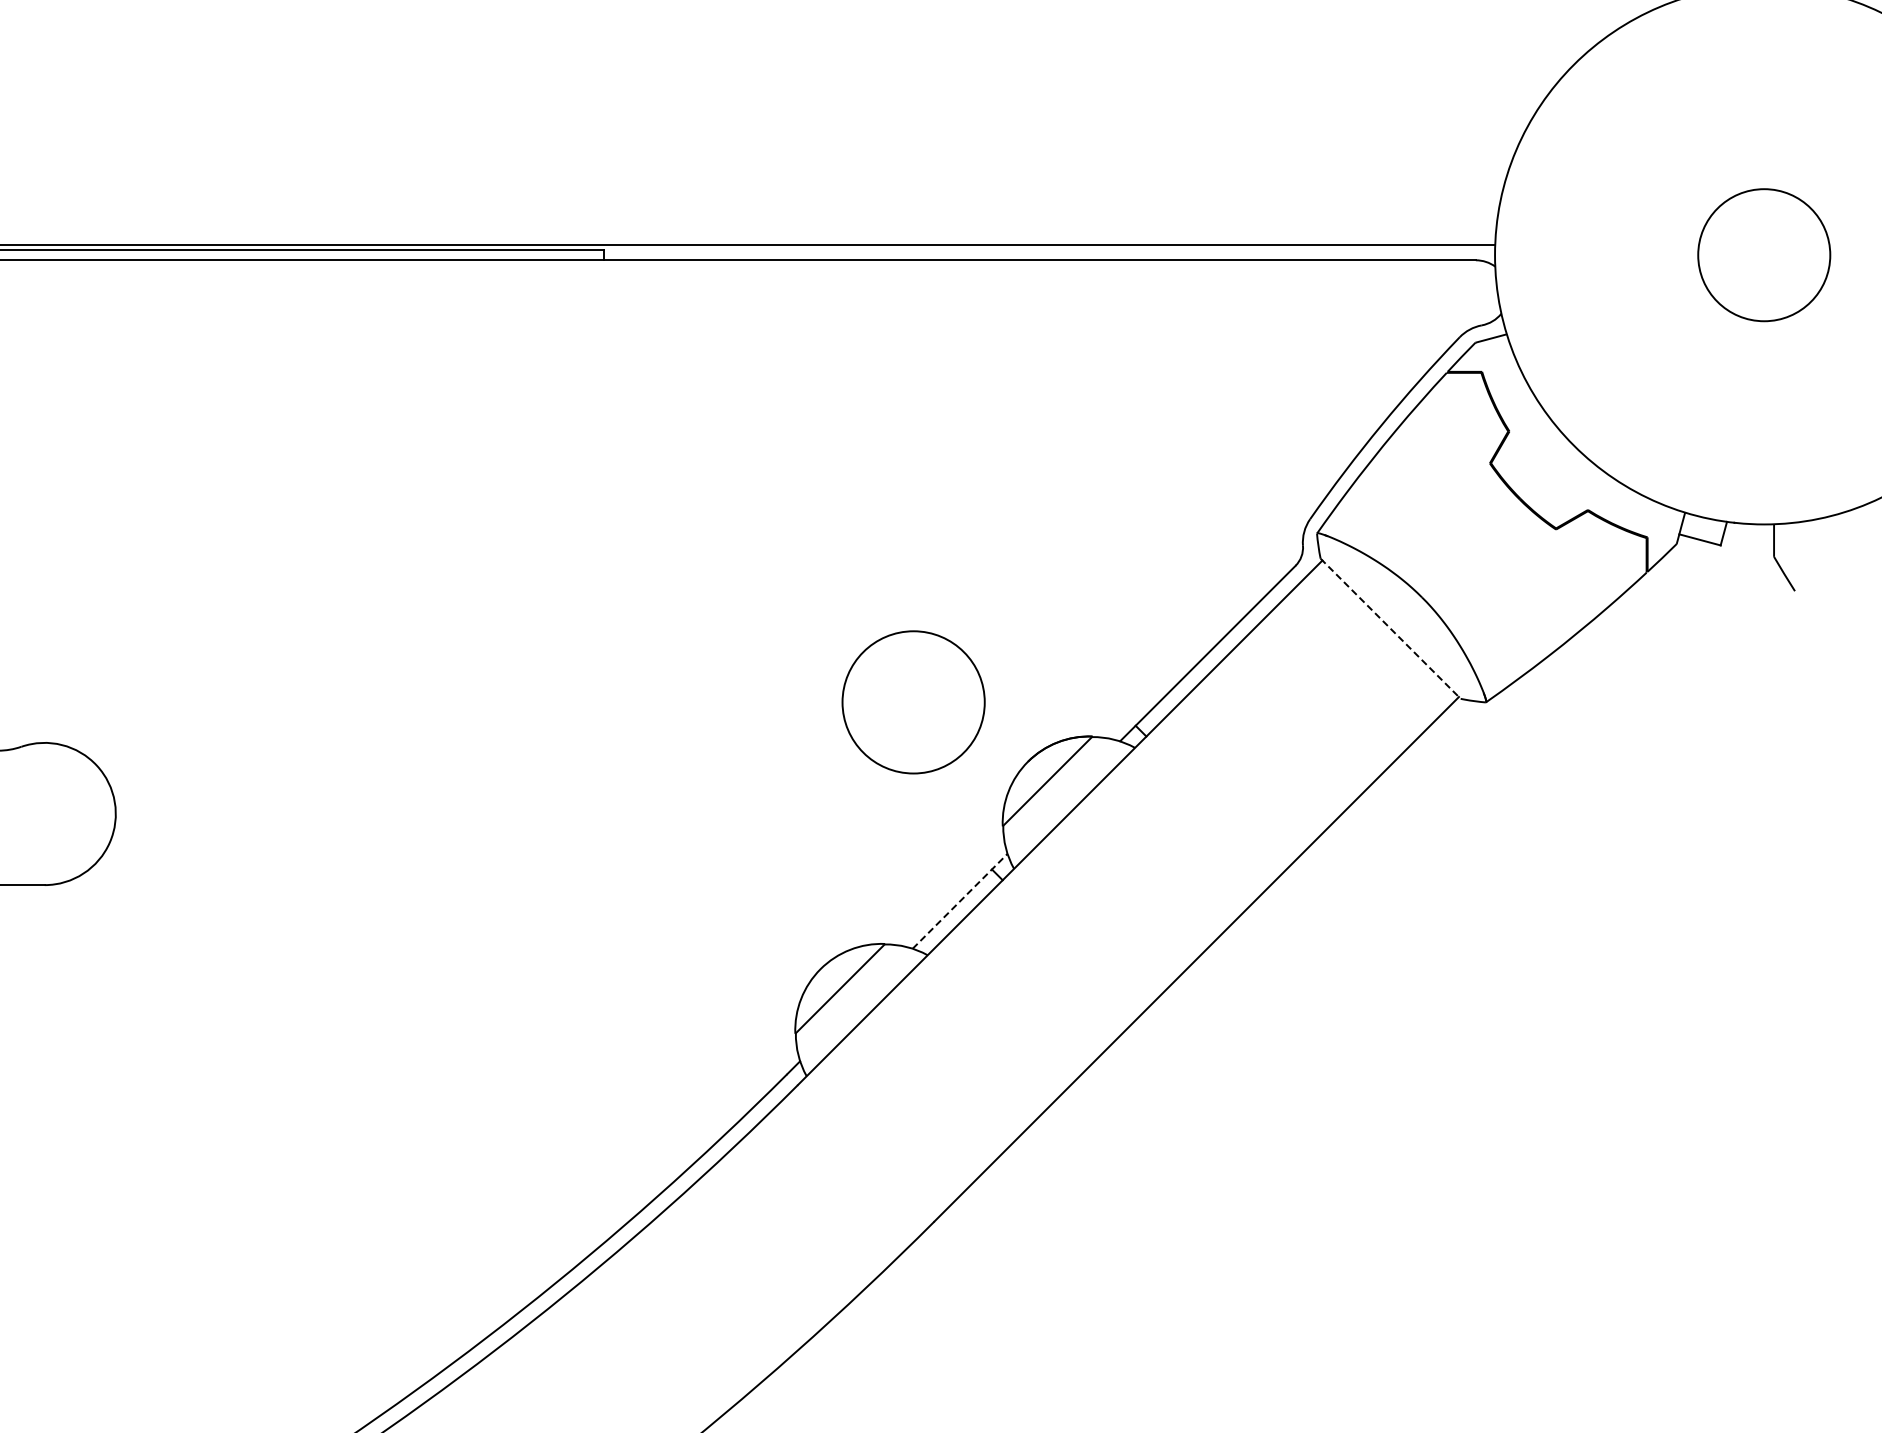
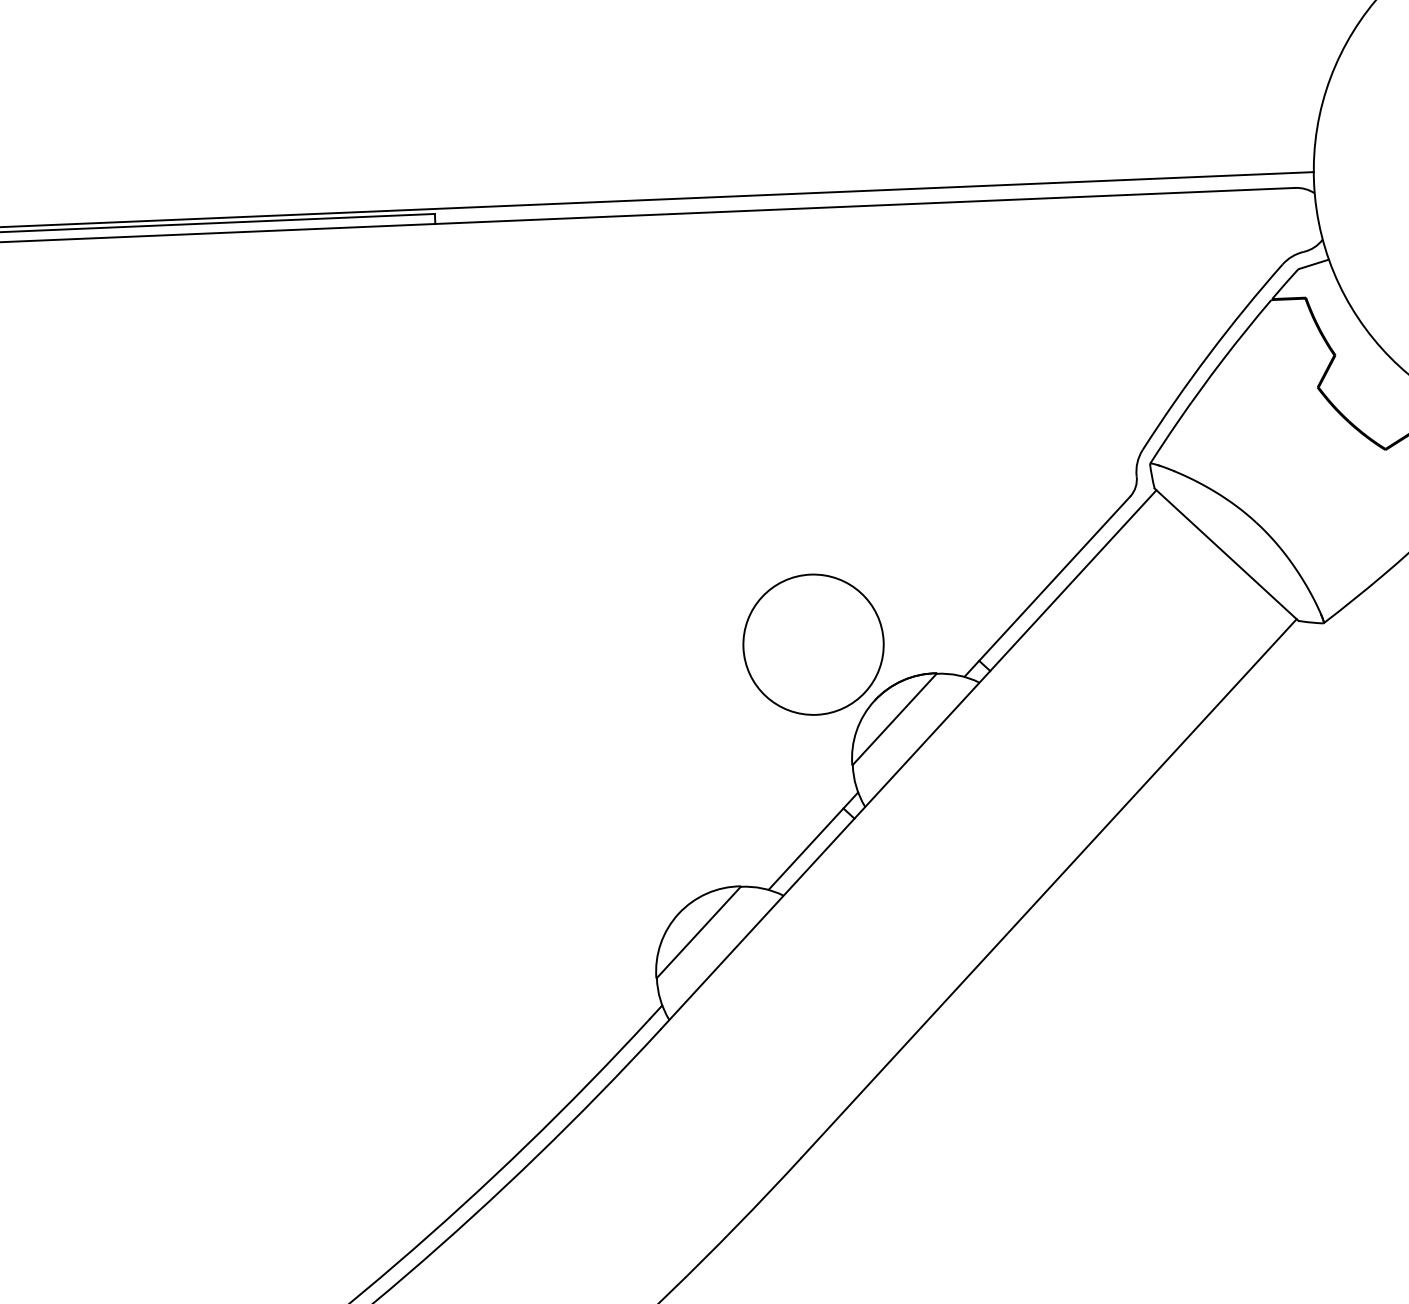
line: (1391, 629) -> (1227, 555), dashed -> solid
circle: (913, 702) -> (813, 644), moved
line: (960, 900) -> (813, 840), dashed -> solid

